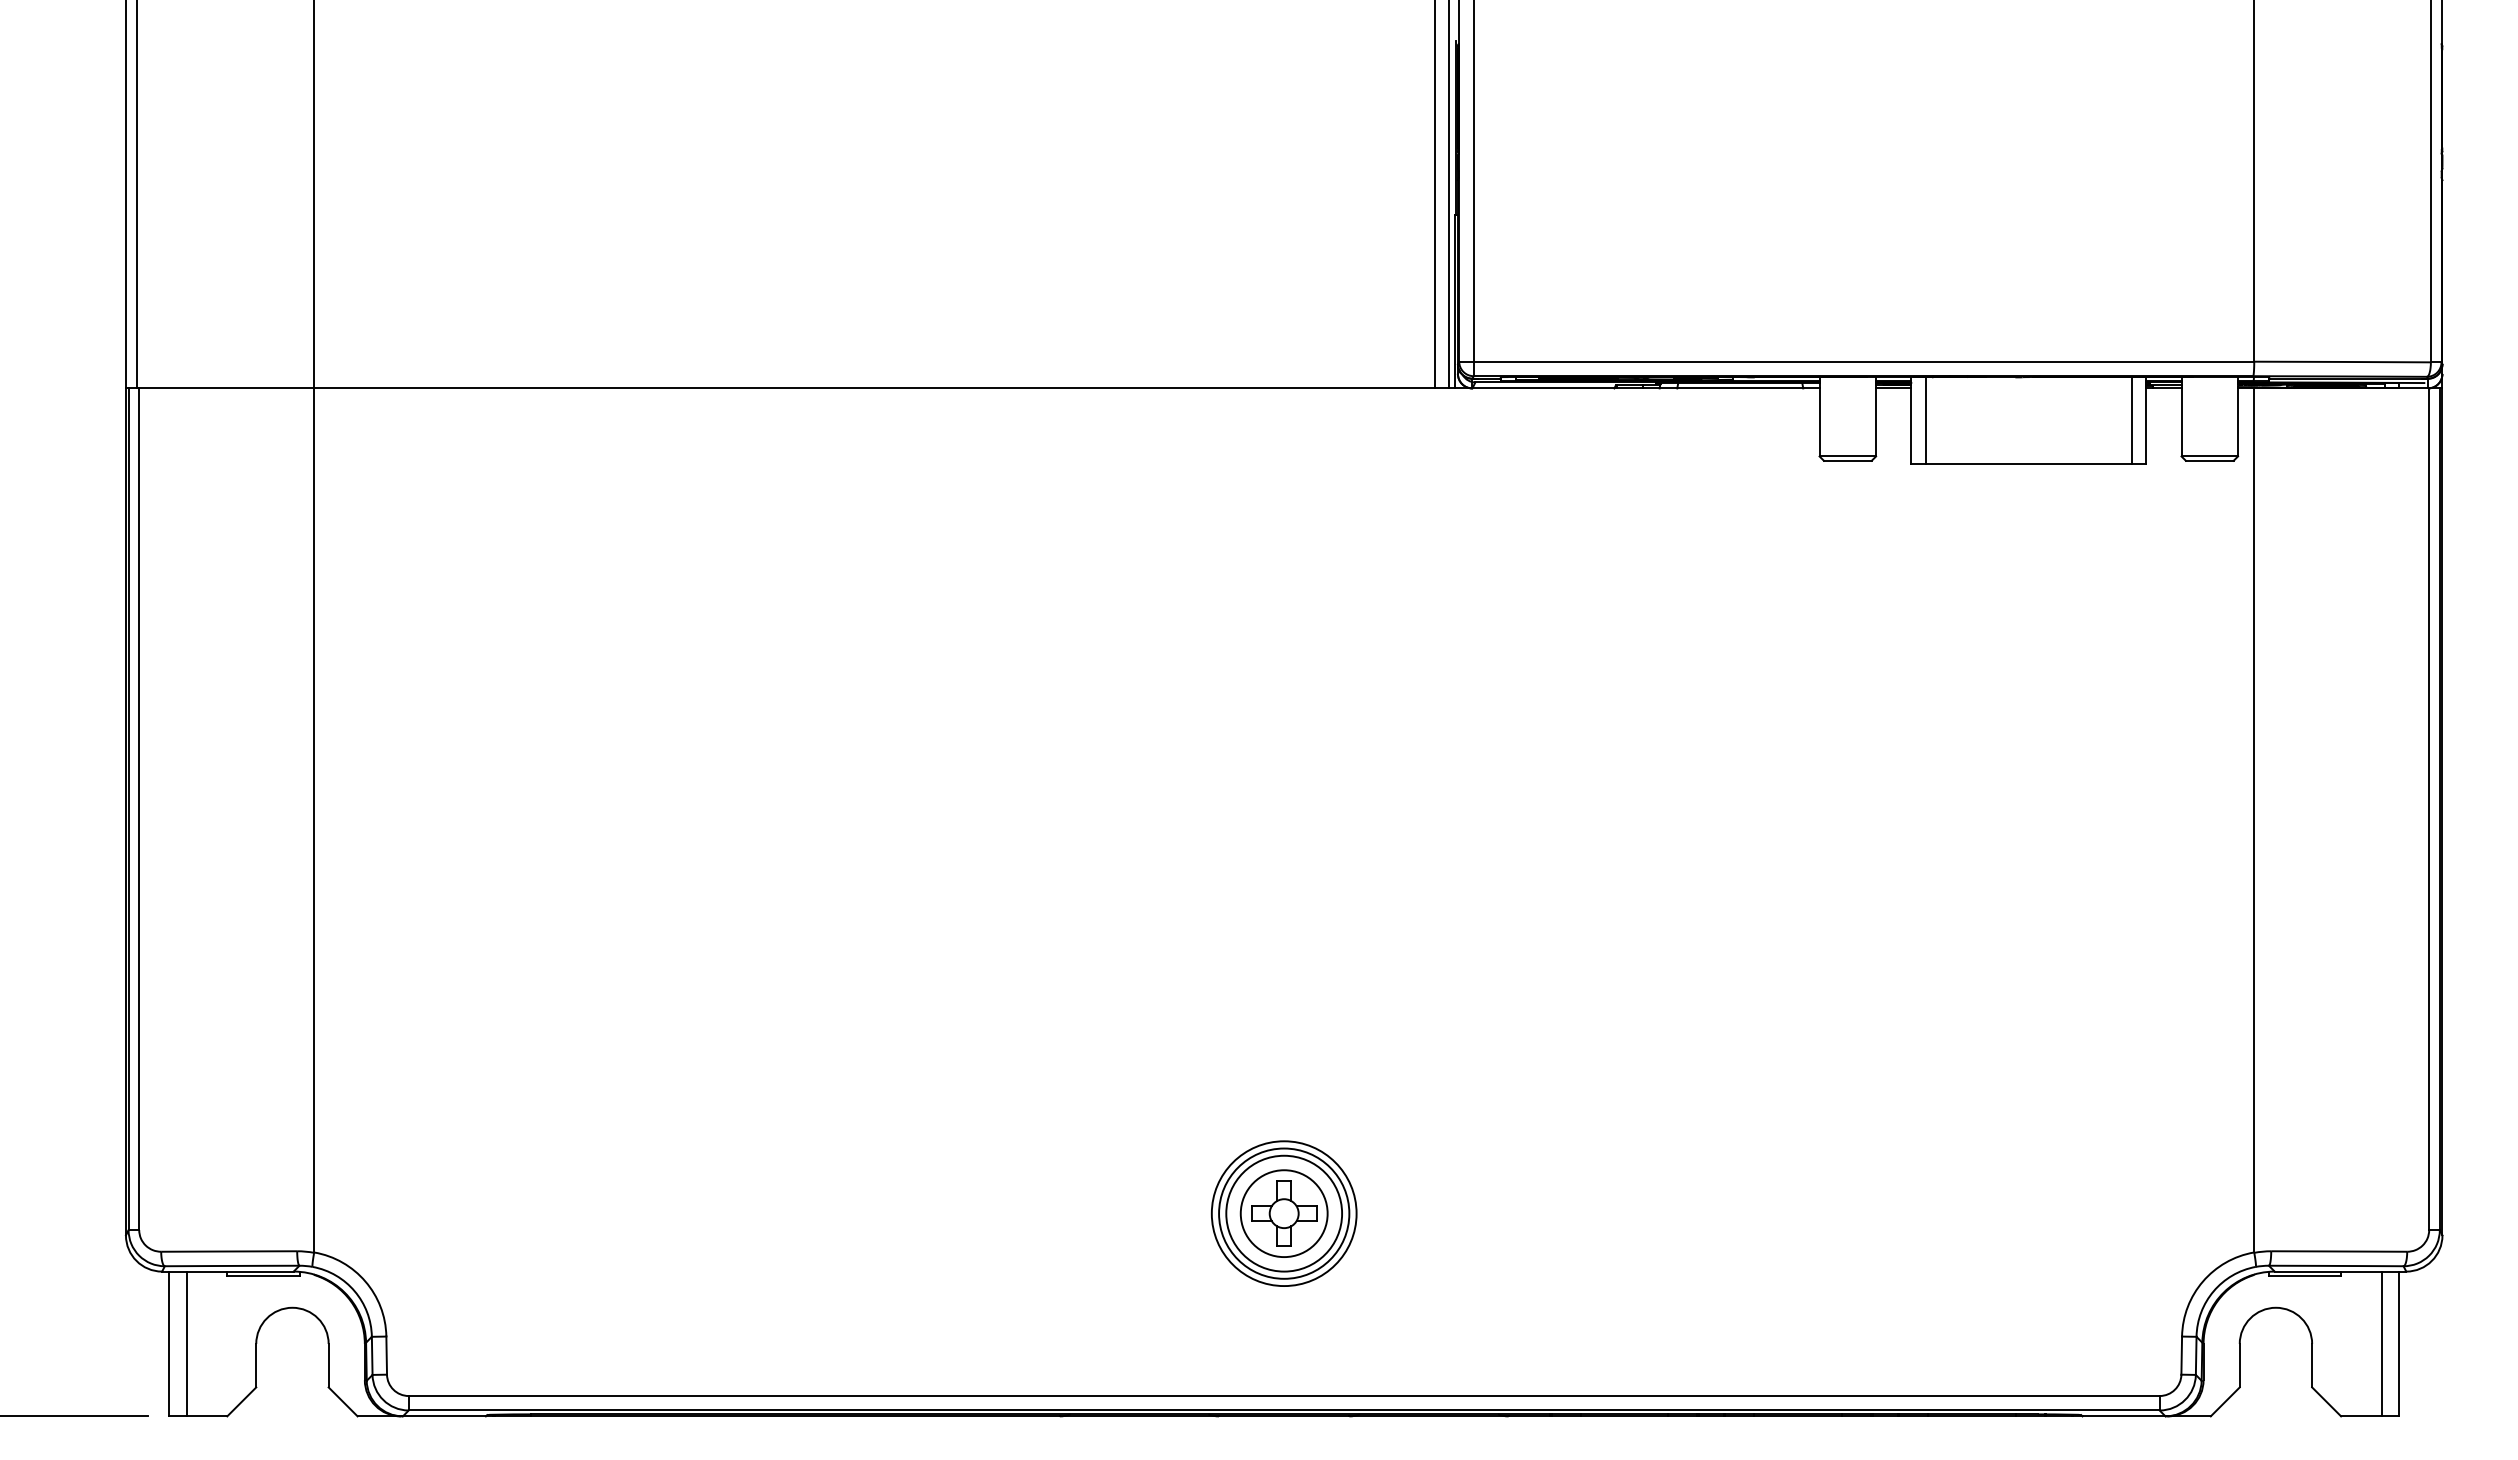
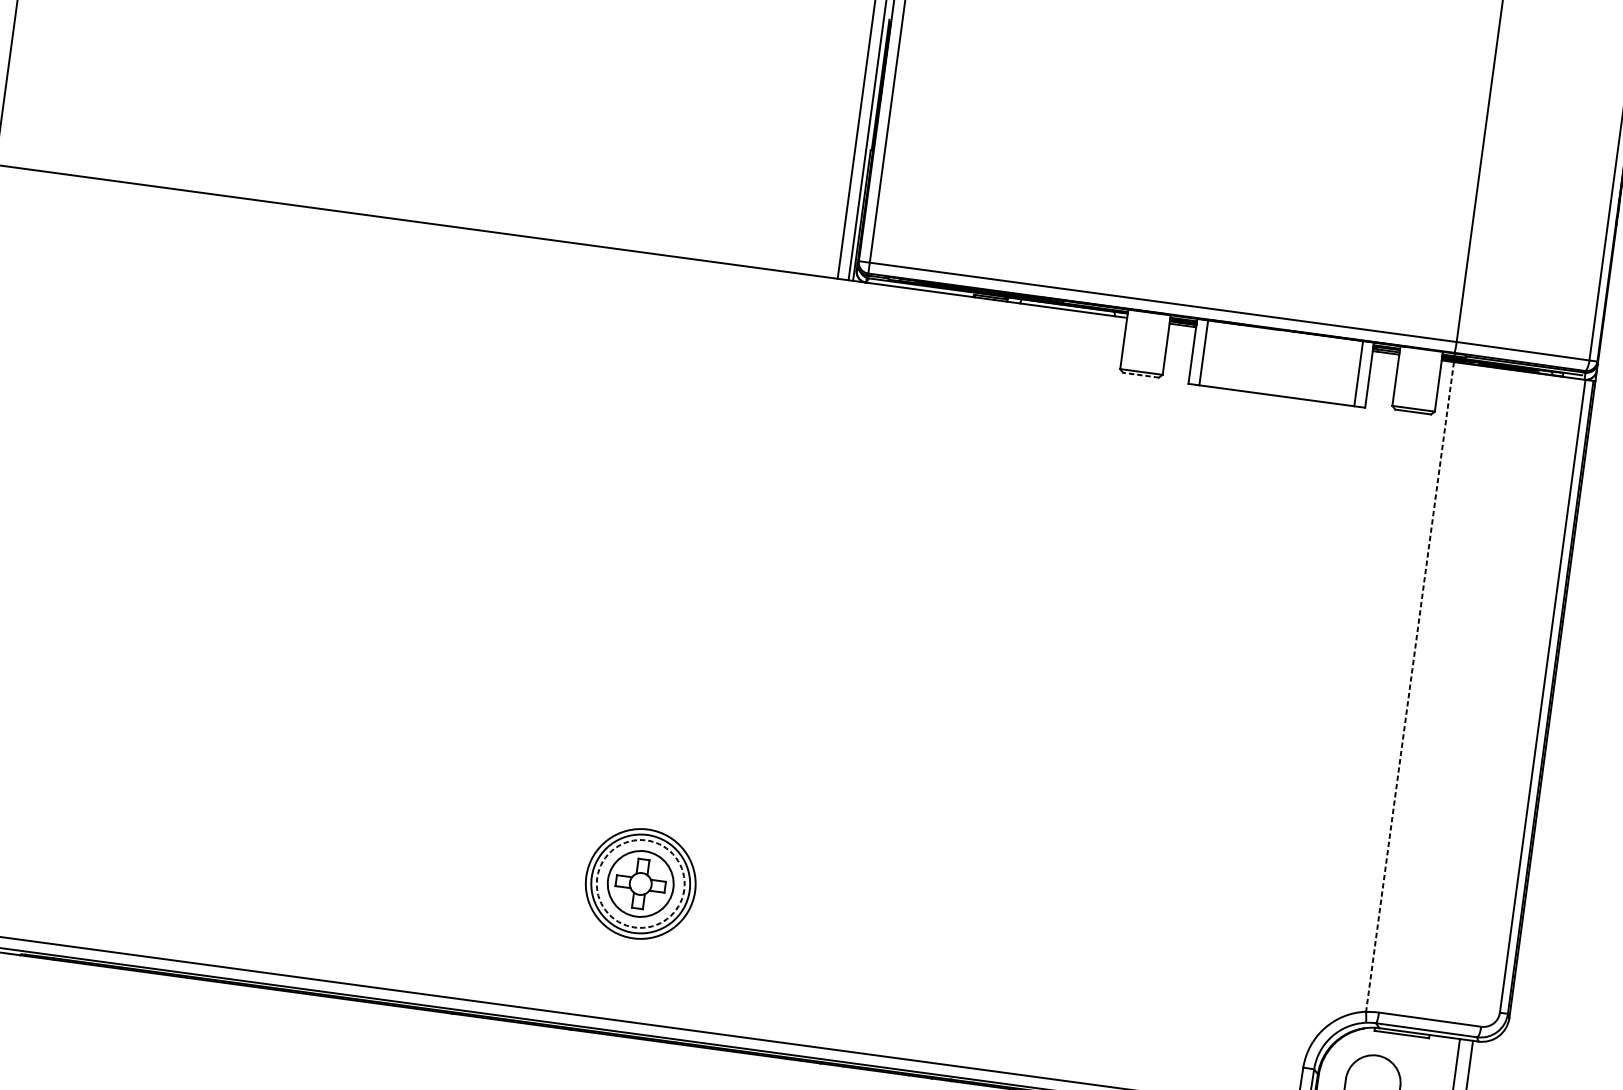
line: (1847, 460) -> (1140, 374), solid -> dashed
line: (2254, 820) -> (1410, 687), solid -> dashed
circle: (1284, 1213) -> (640, 883), solid -> dashed

